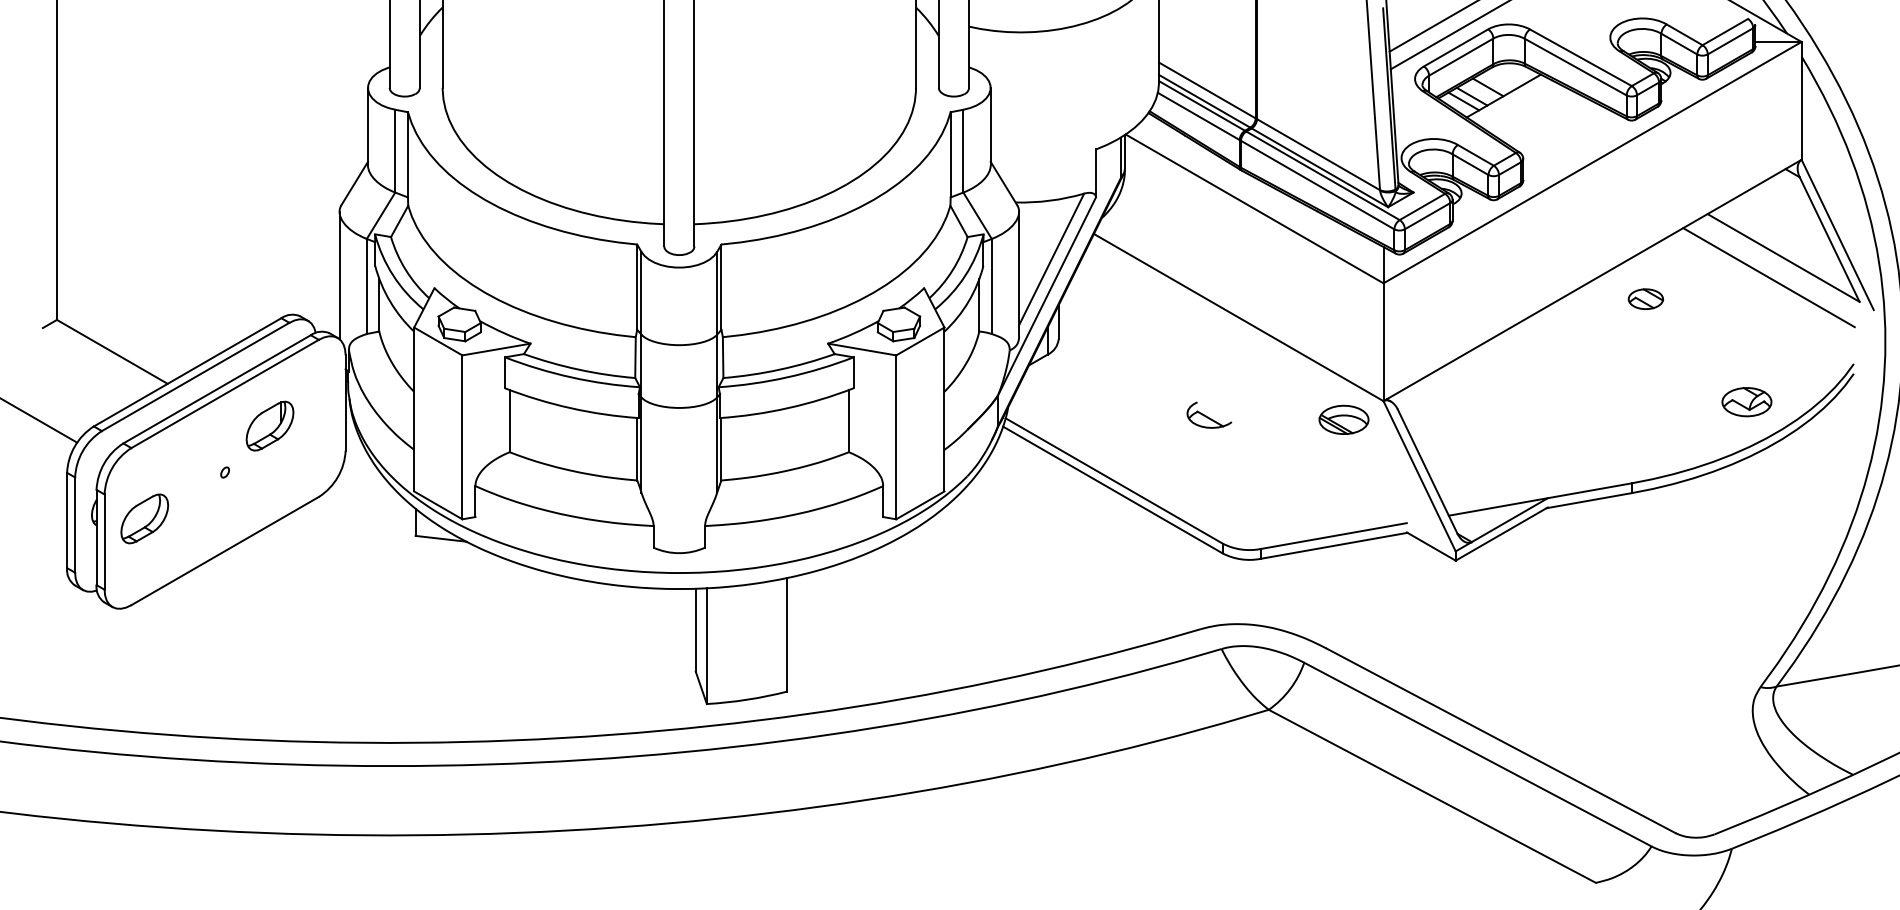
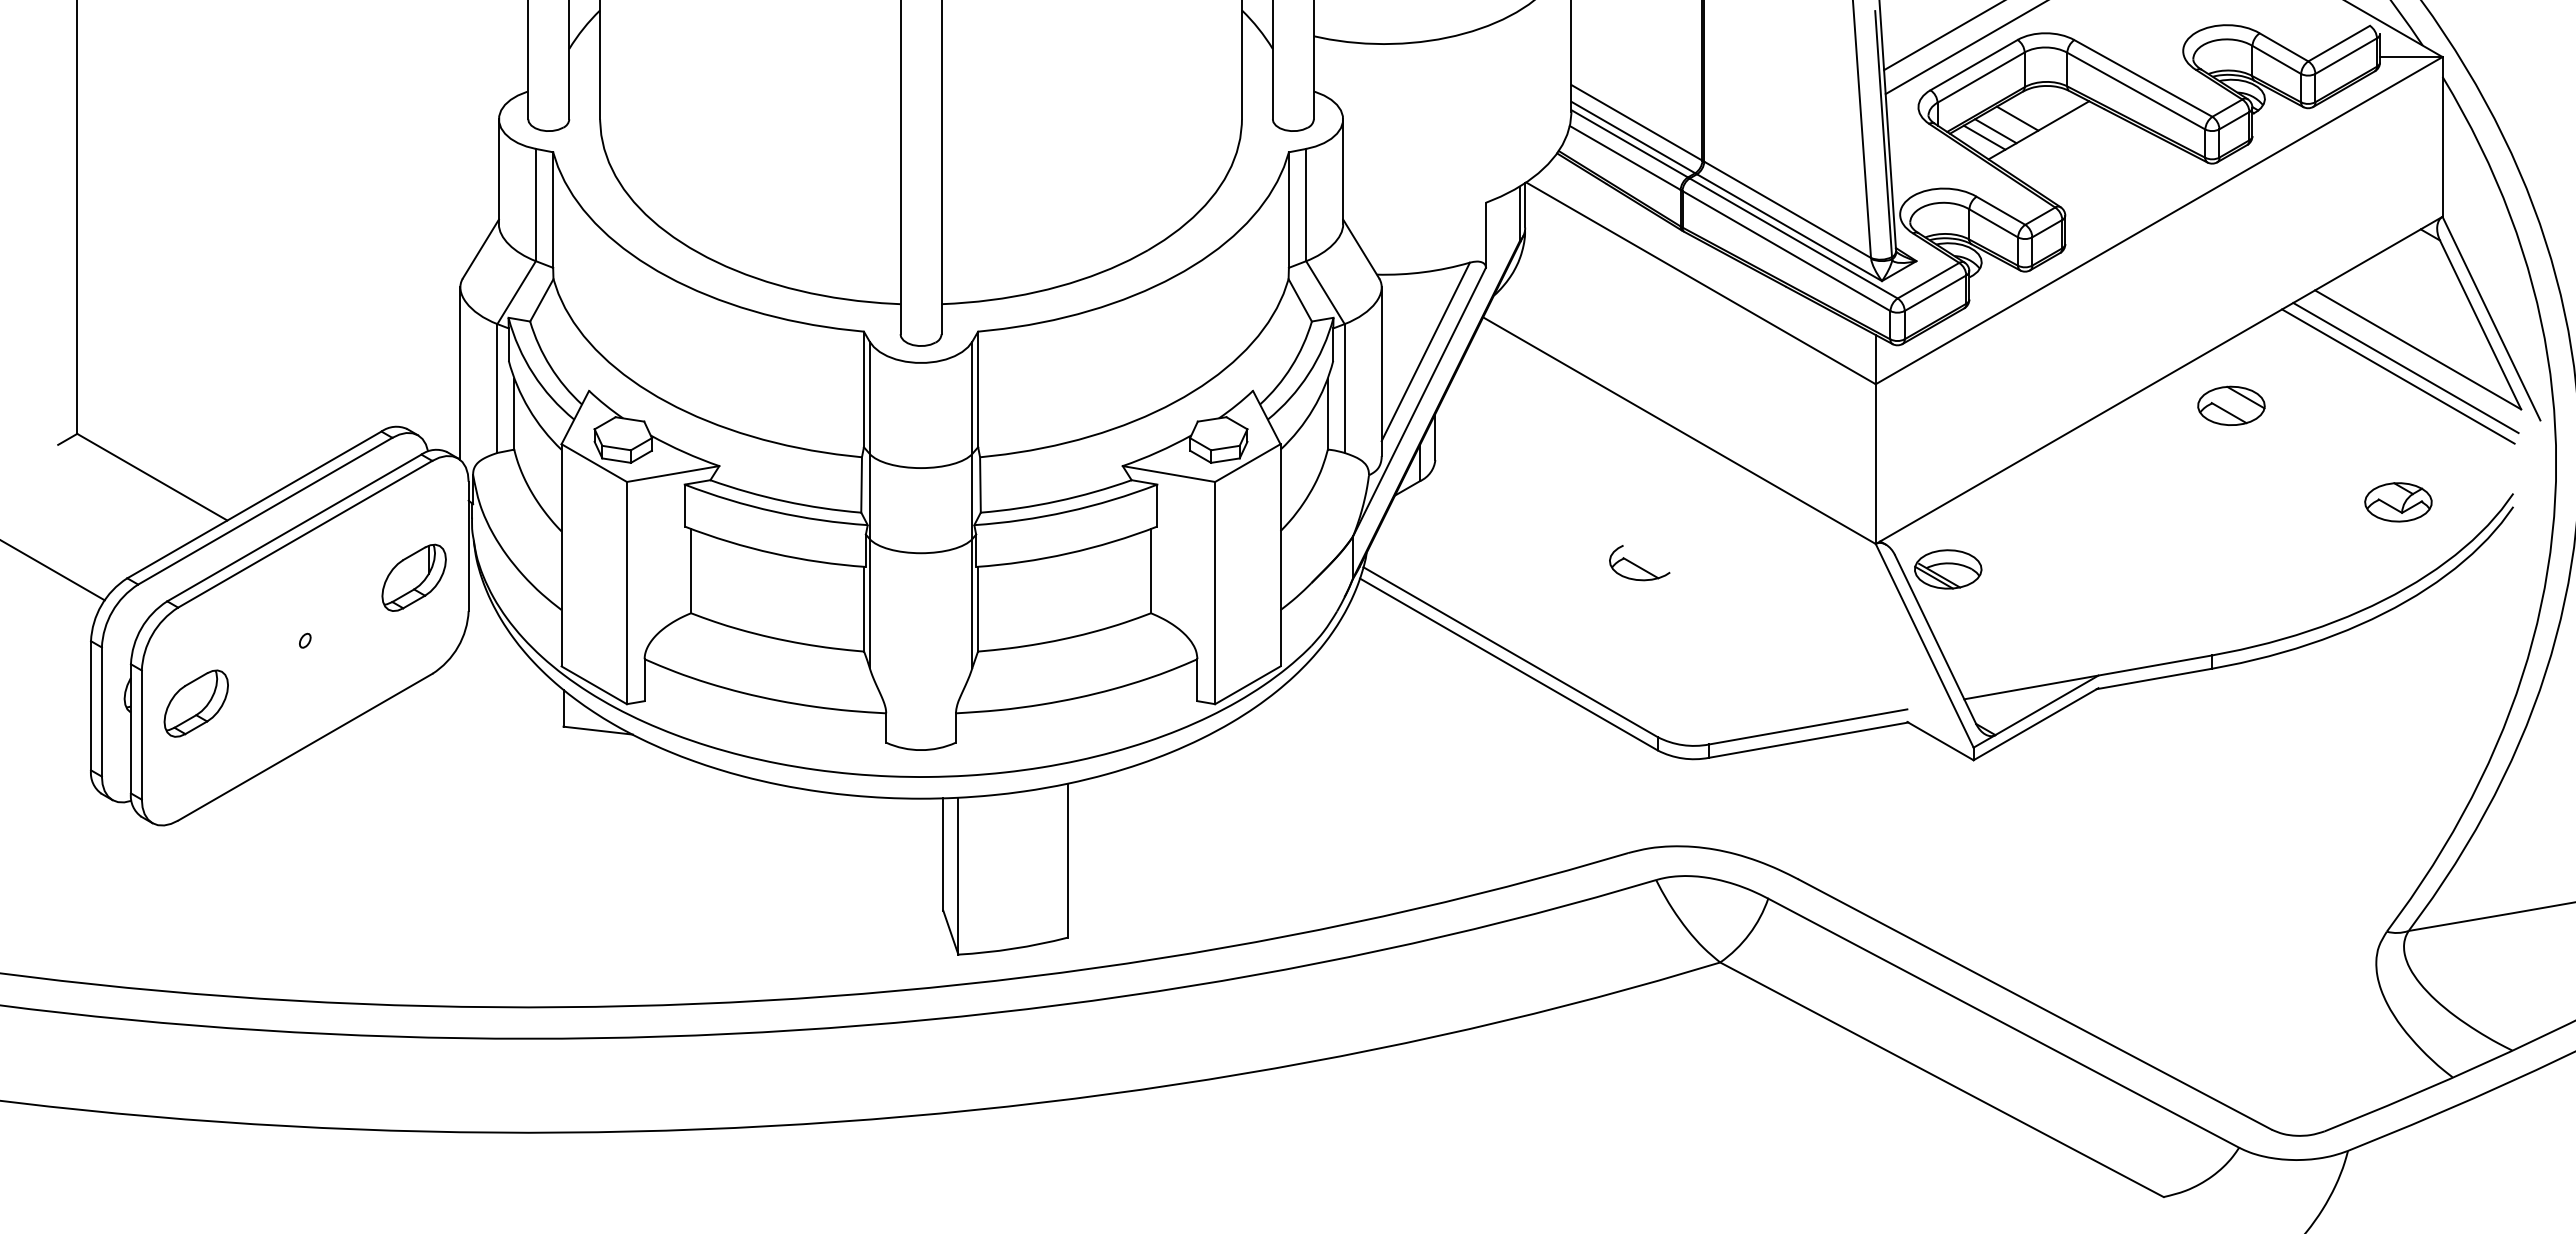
line: (1774, 270) -> (2405, 367), added
part: (1645, 298) -> (2231, 405), size x1.43
part: (1746, 402) -> (2398, 502), moved
part: (1344, 419) -> (1948, 569), moved
part: (269, 425) -> (413, 577), moved

